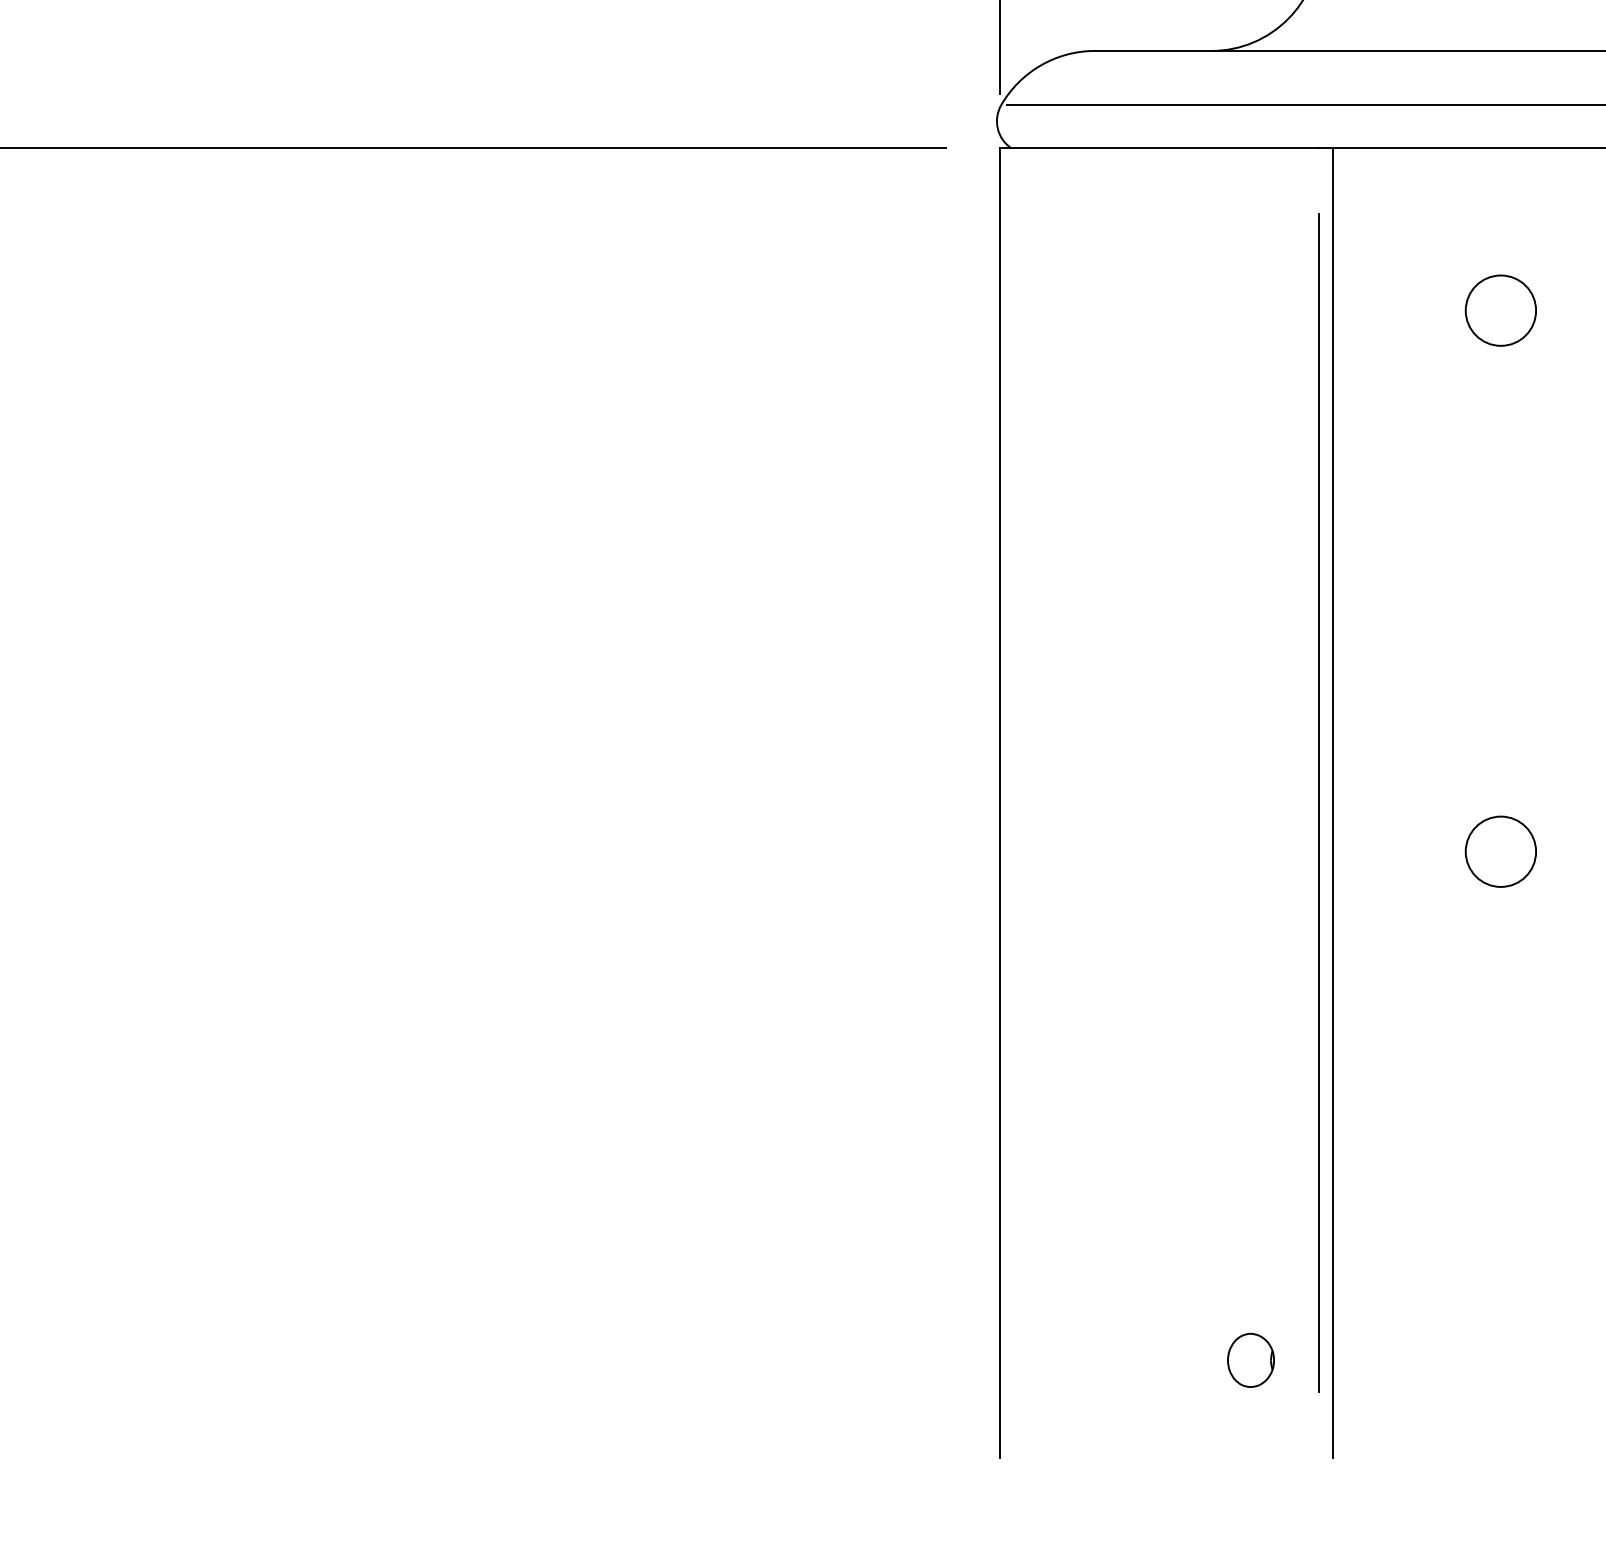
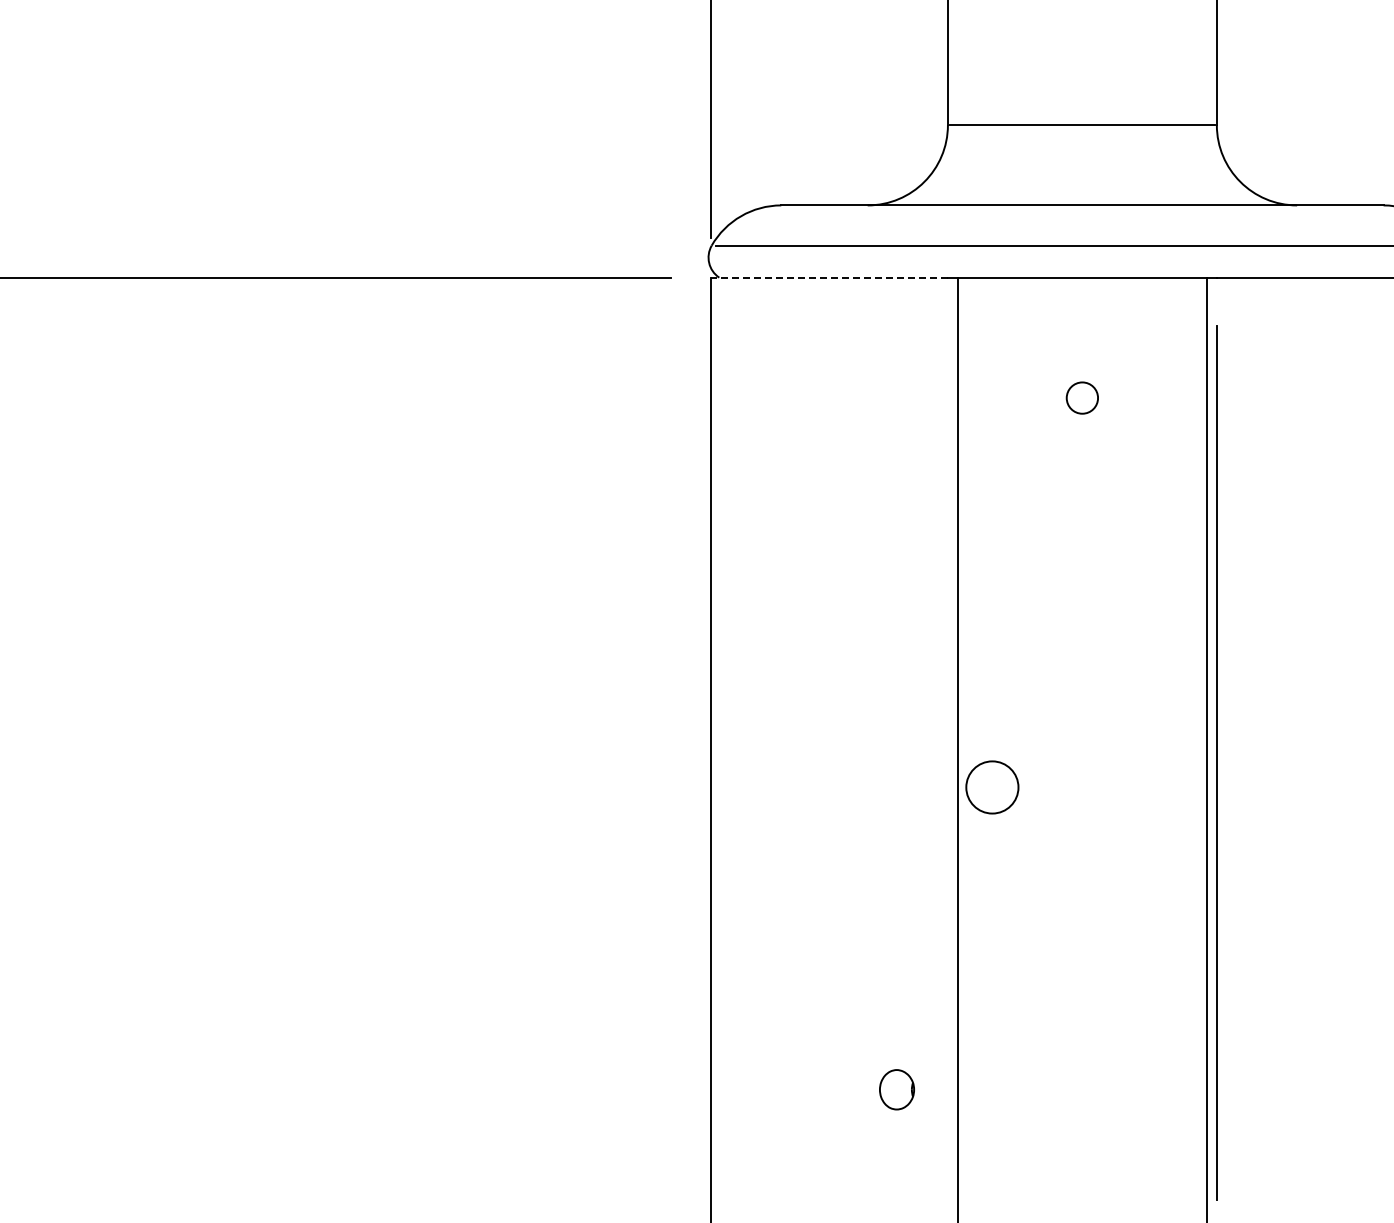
line: (1158, 148) -> (828, 277), solid -> dashed
circle: (1501, 311) -> (1082, 398), size x0.6
line: (1319, 803) -> (947, 763), removed
circle: (1501, 851) -> (992, 787), moved
part: (1250, 1360) -> (896, 1089), moved

